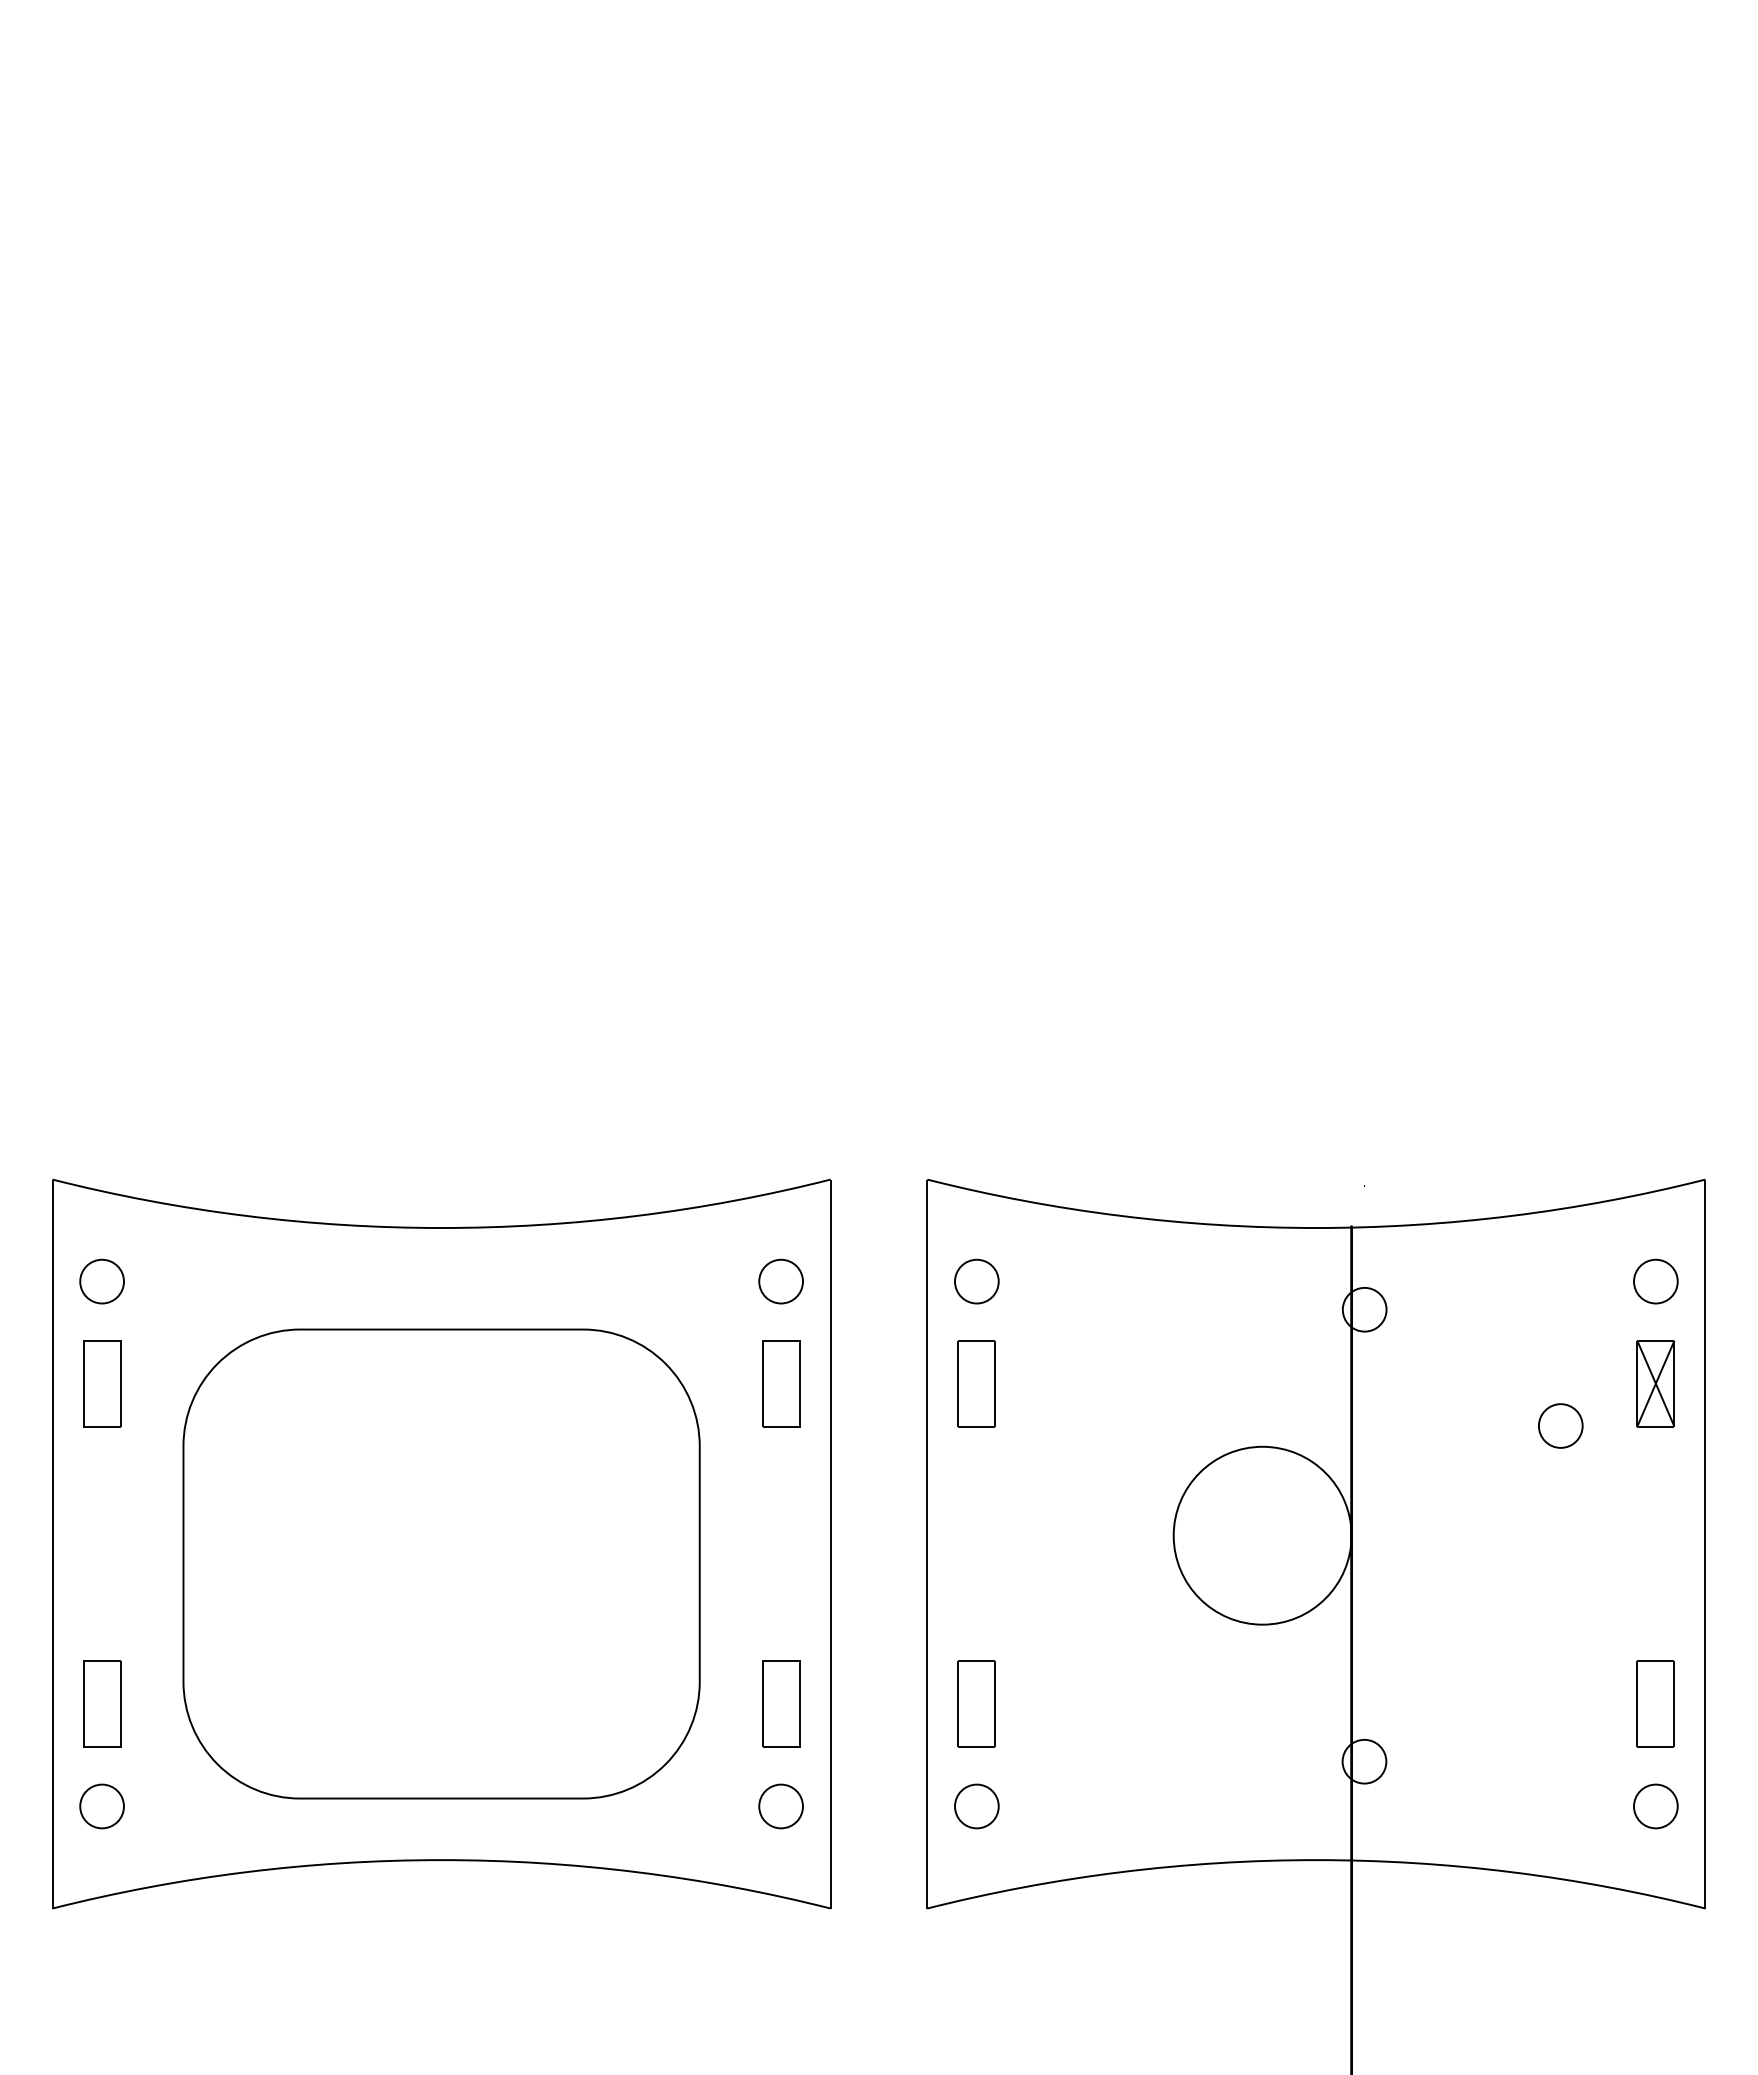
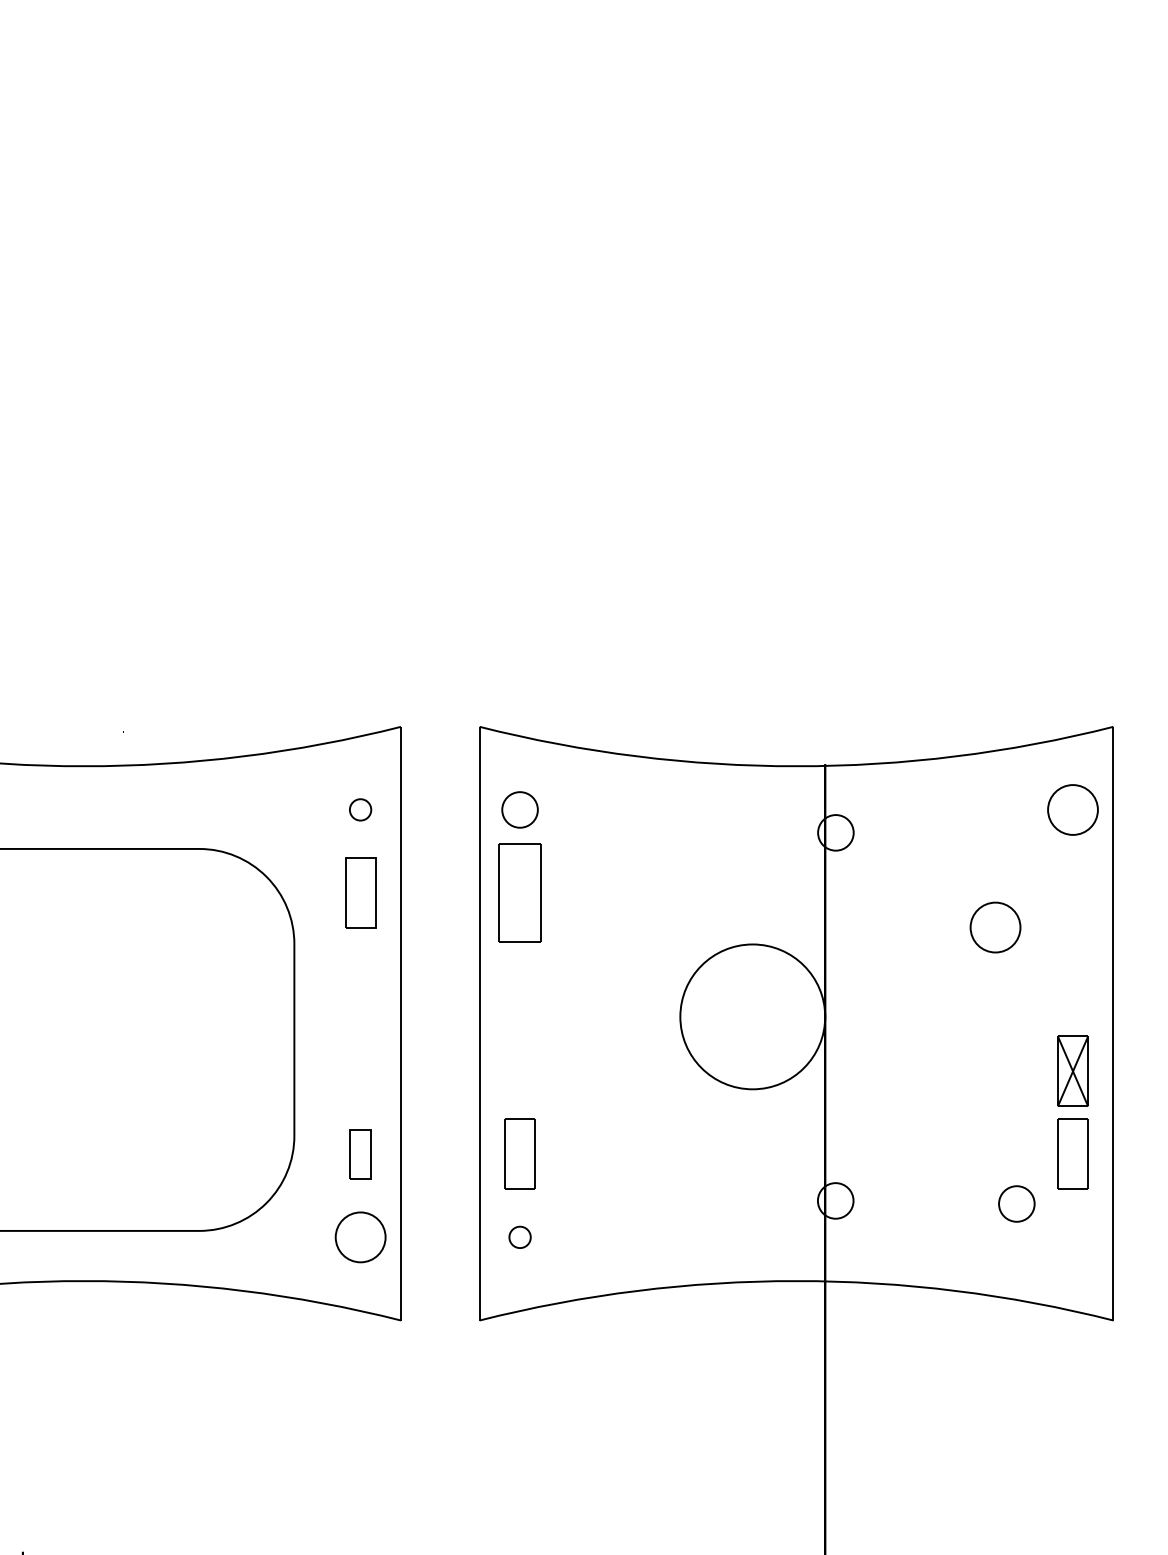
part: (780, 1281) -> (360, 809), size x0.6
part: (1655, 1281) -> (1072, 809), size x1.4
part: (976, 1383) -> (519, 892), size x1.4
part: (1655, 1383) -> (1072, 1071), moved
part: (1560, 1425) -> (995, 927), size x1.4
part: (781, 1703) -> (360, 1153), size x0.7
part: (780, 1806) -> (360, 1237), size x1.4
part: (976, 1806) -> (519, 1237), size x0.6
part: (1655, 1806) -> (1016, 1204), moved

